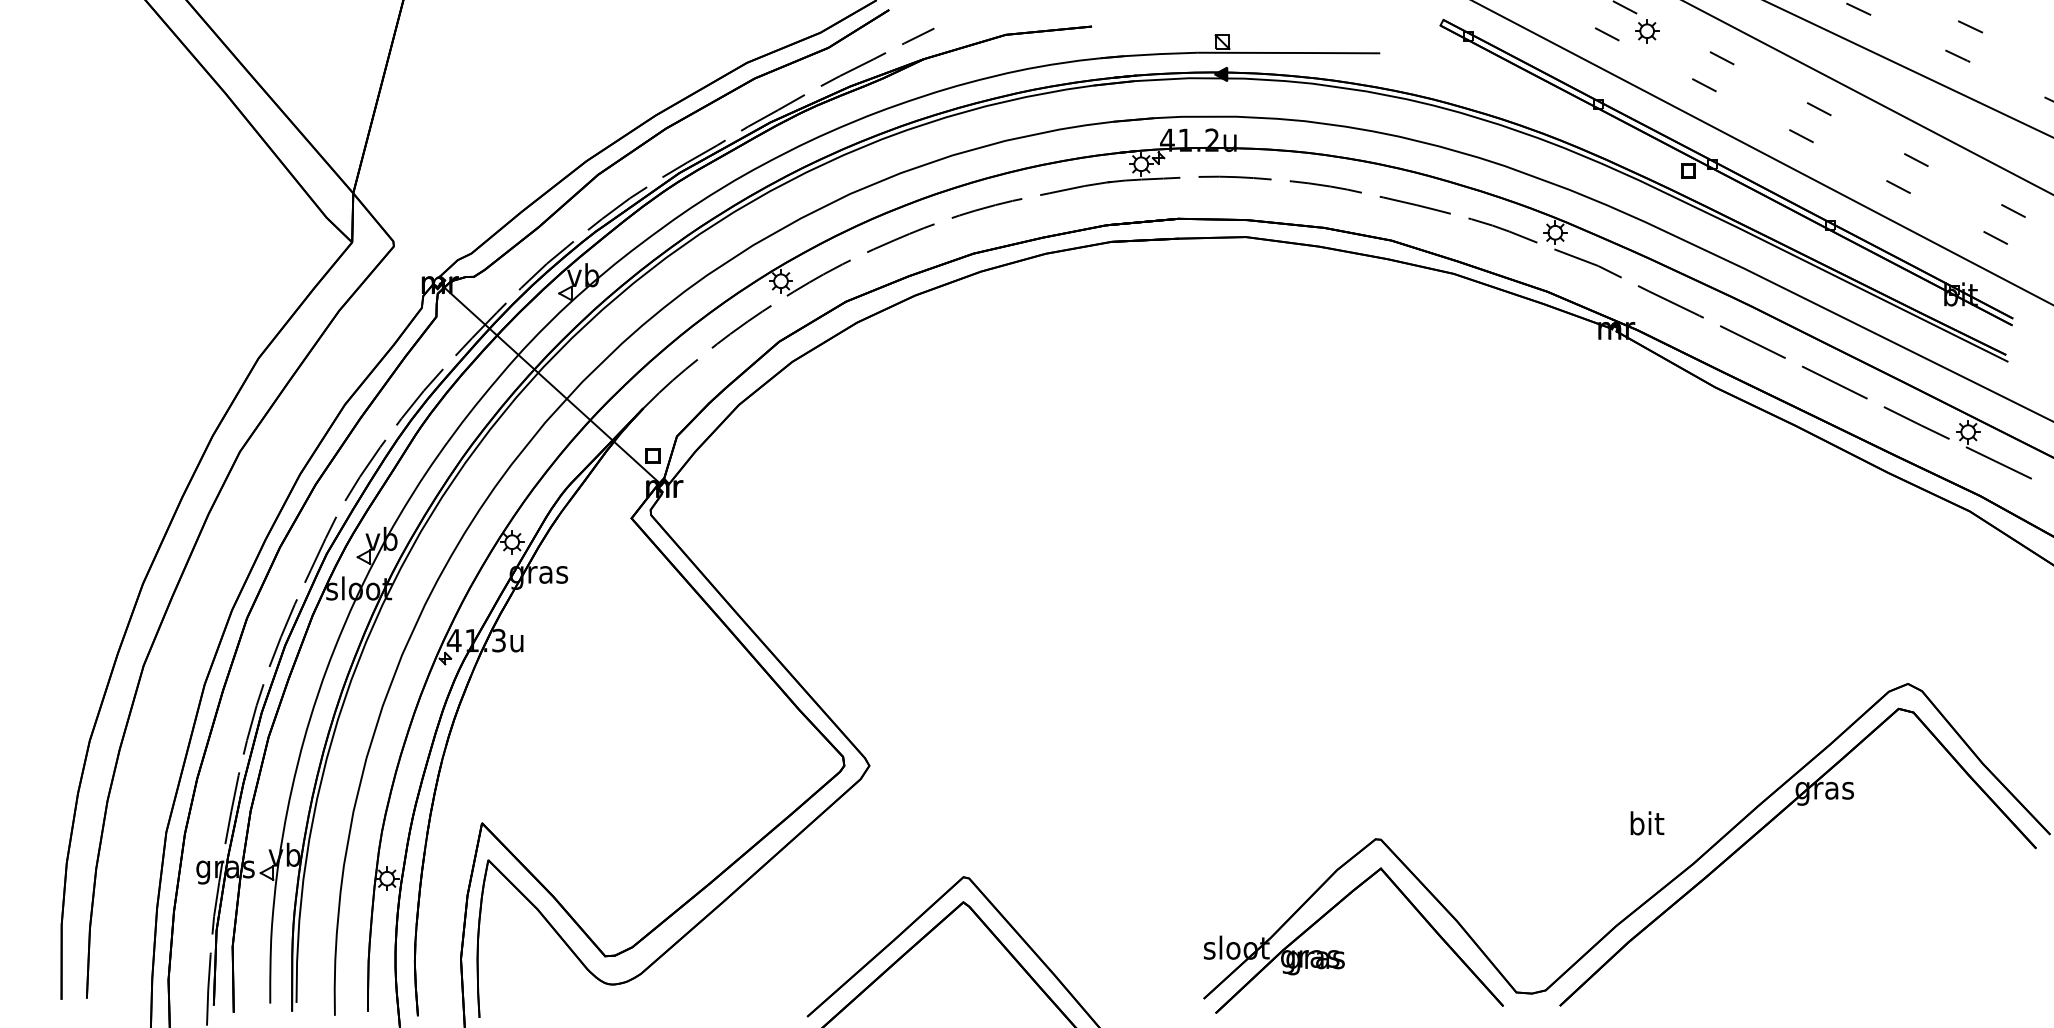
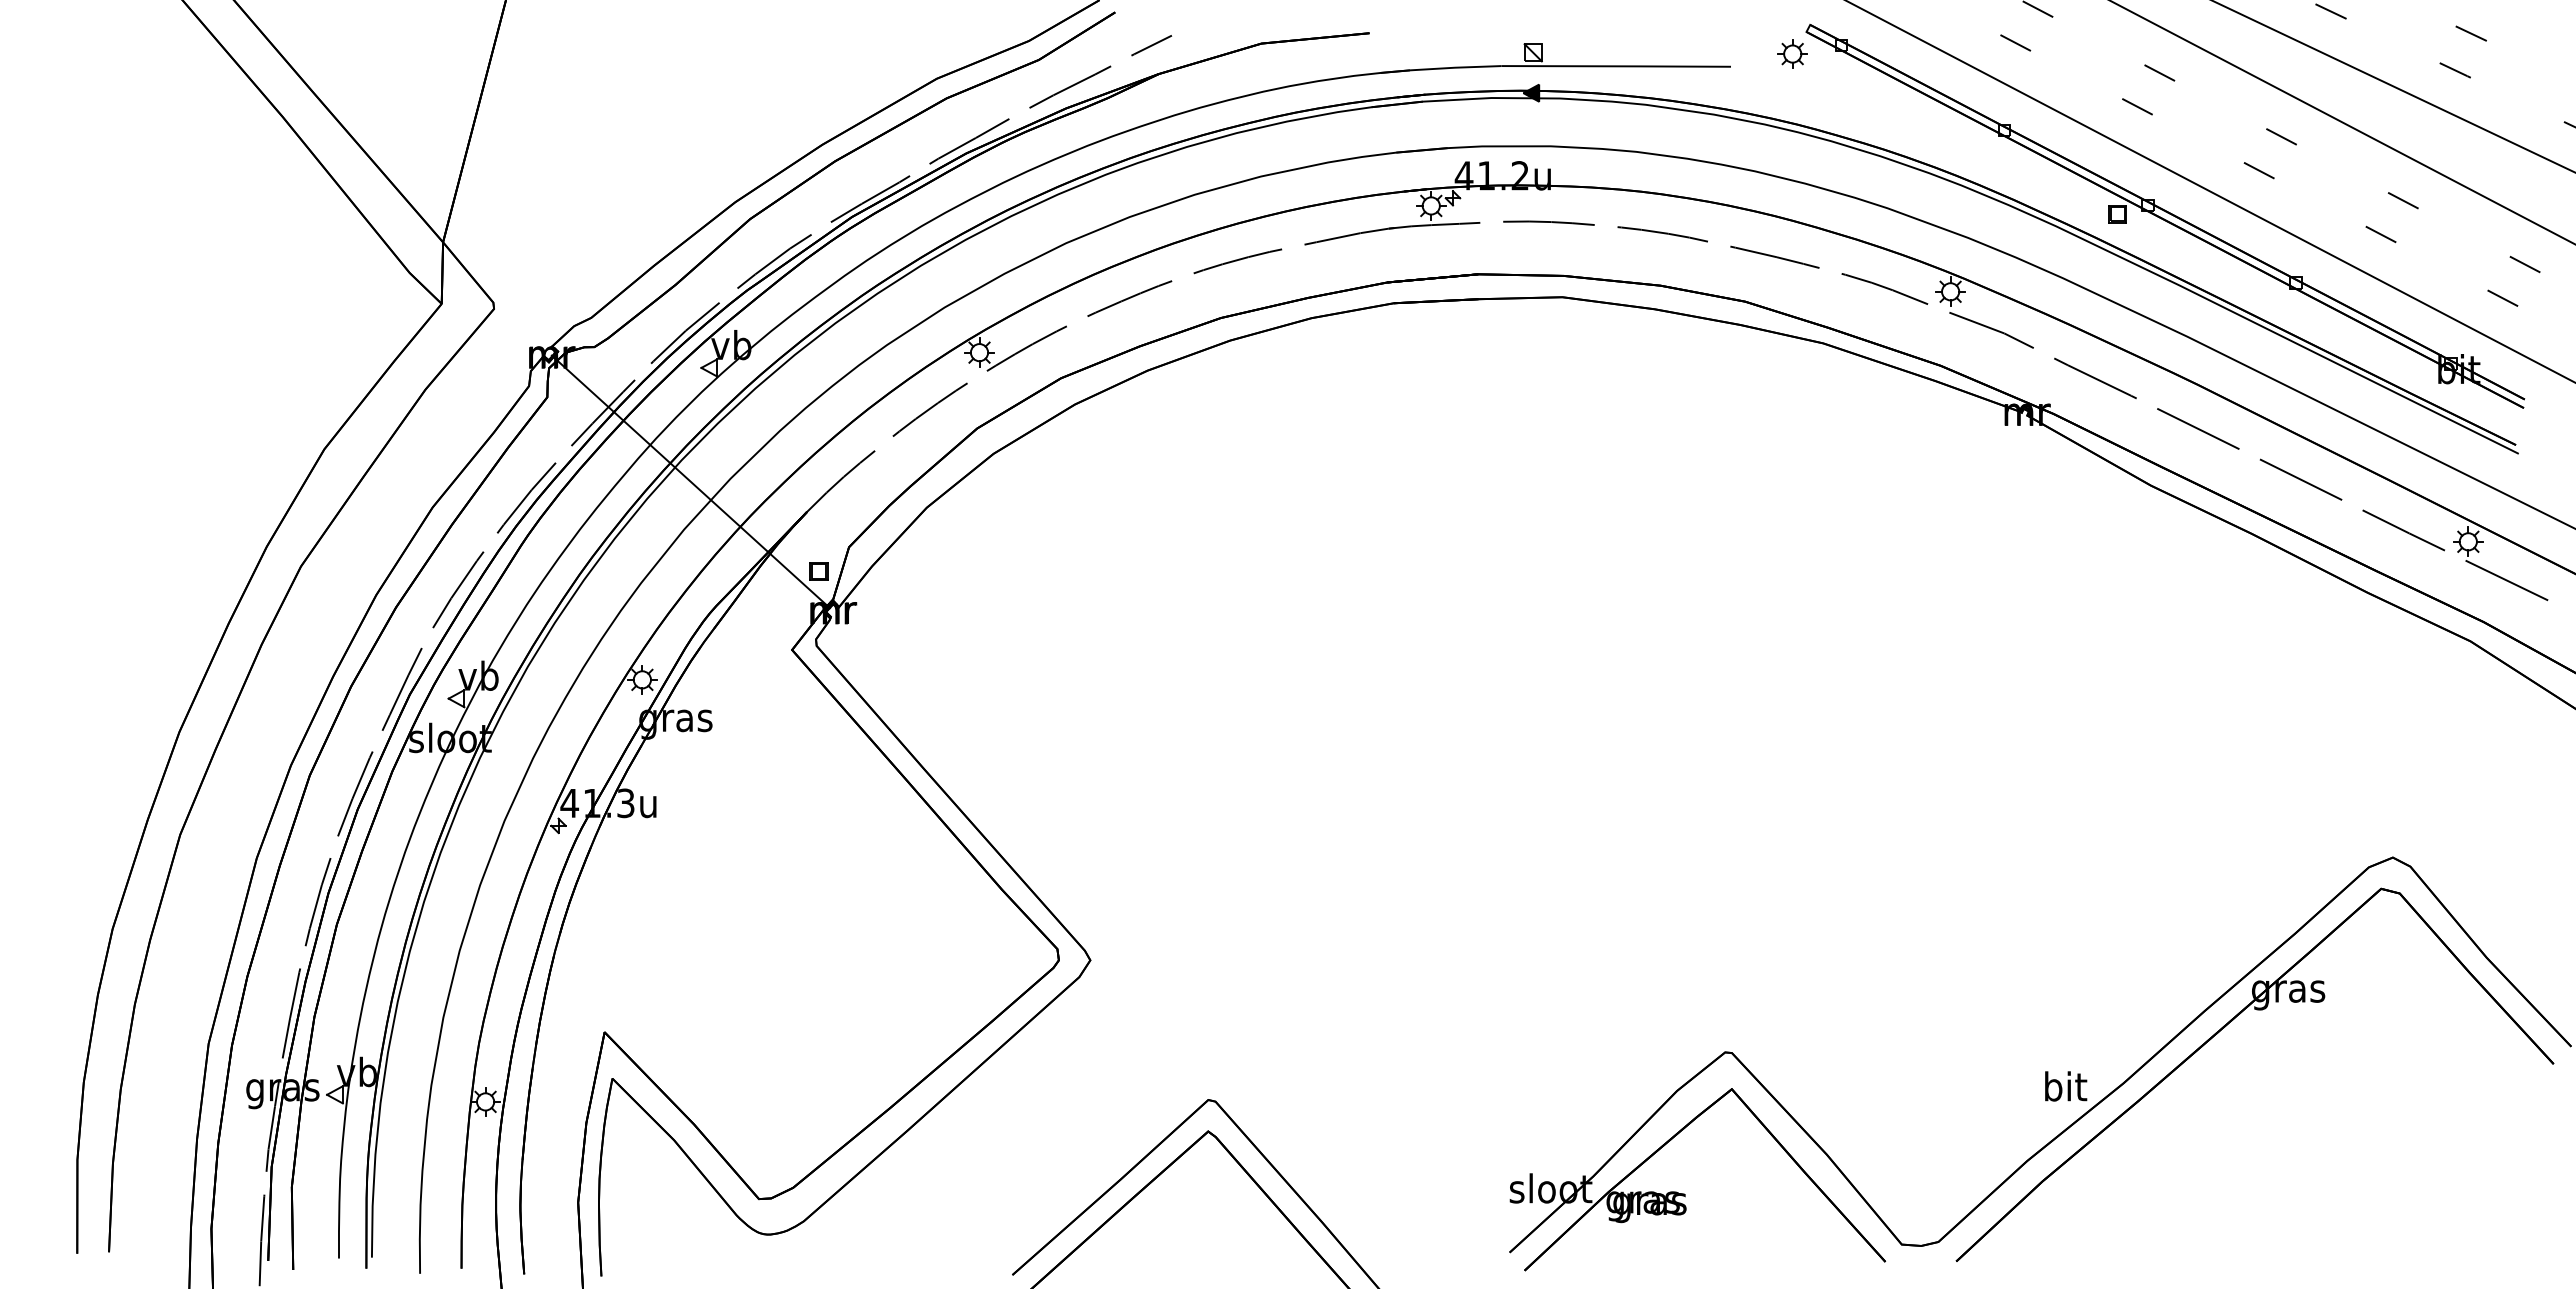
part: (1646, 30) -> (1792, 53), moved
text: (1647, 823) -> (2066, 1086), moved

